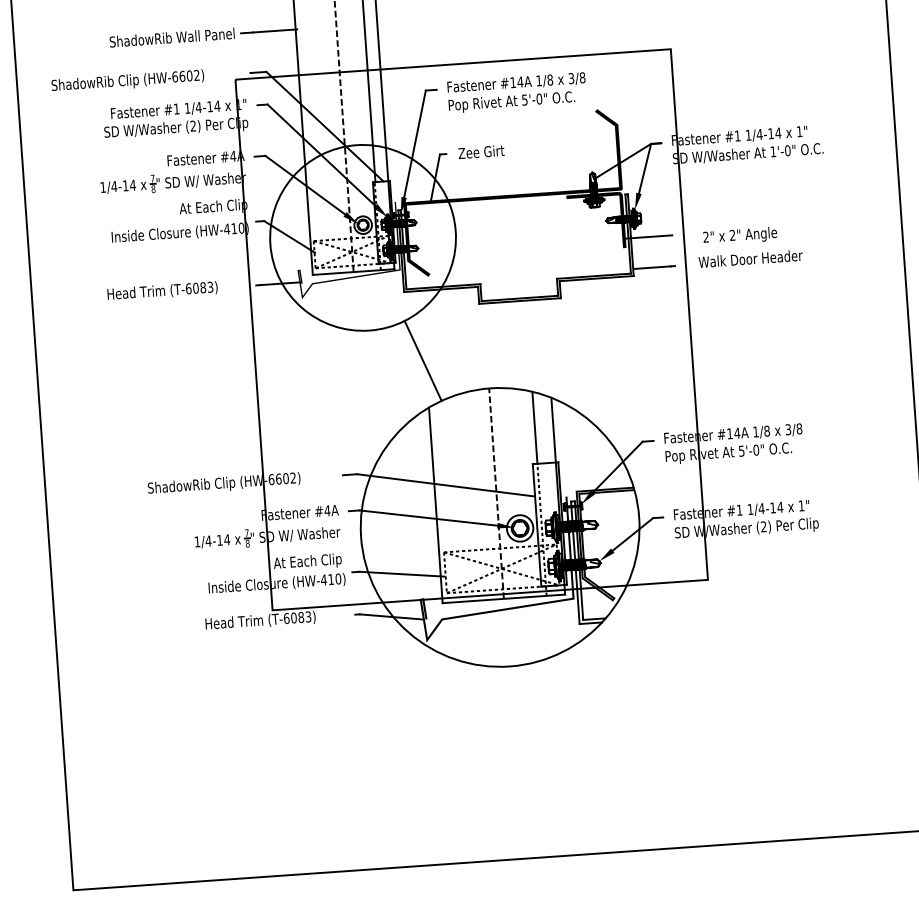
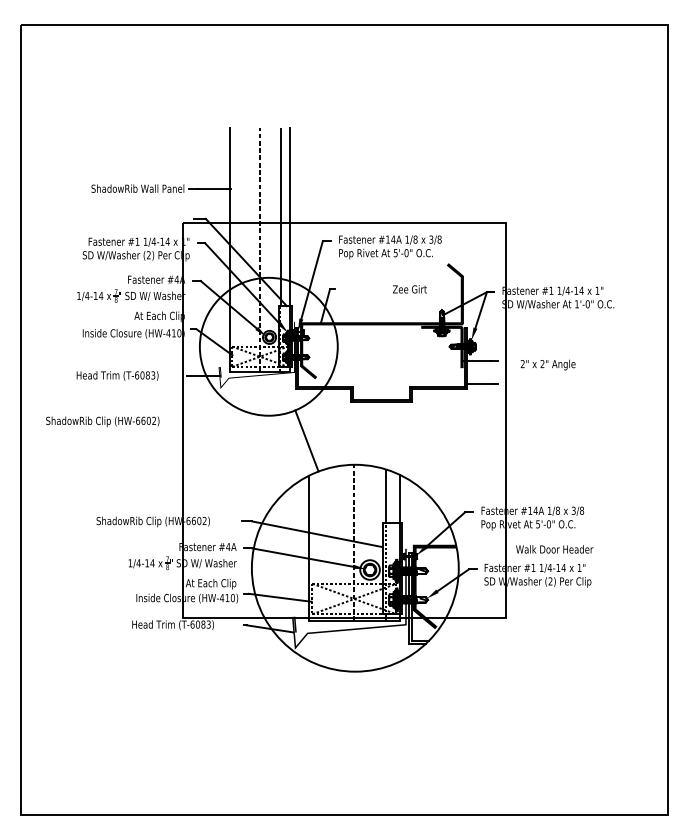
text: (127, 81) -> (102, 421), moved
text: (480, 152) -> (409, 289), moved
text: (750, 259) -> (554, 549), moved

